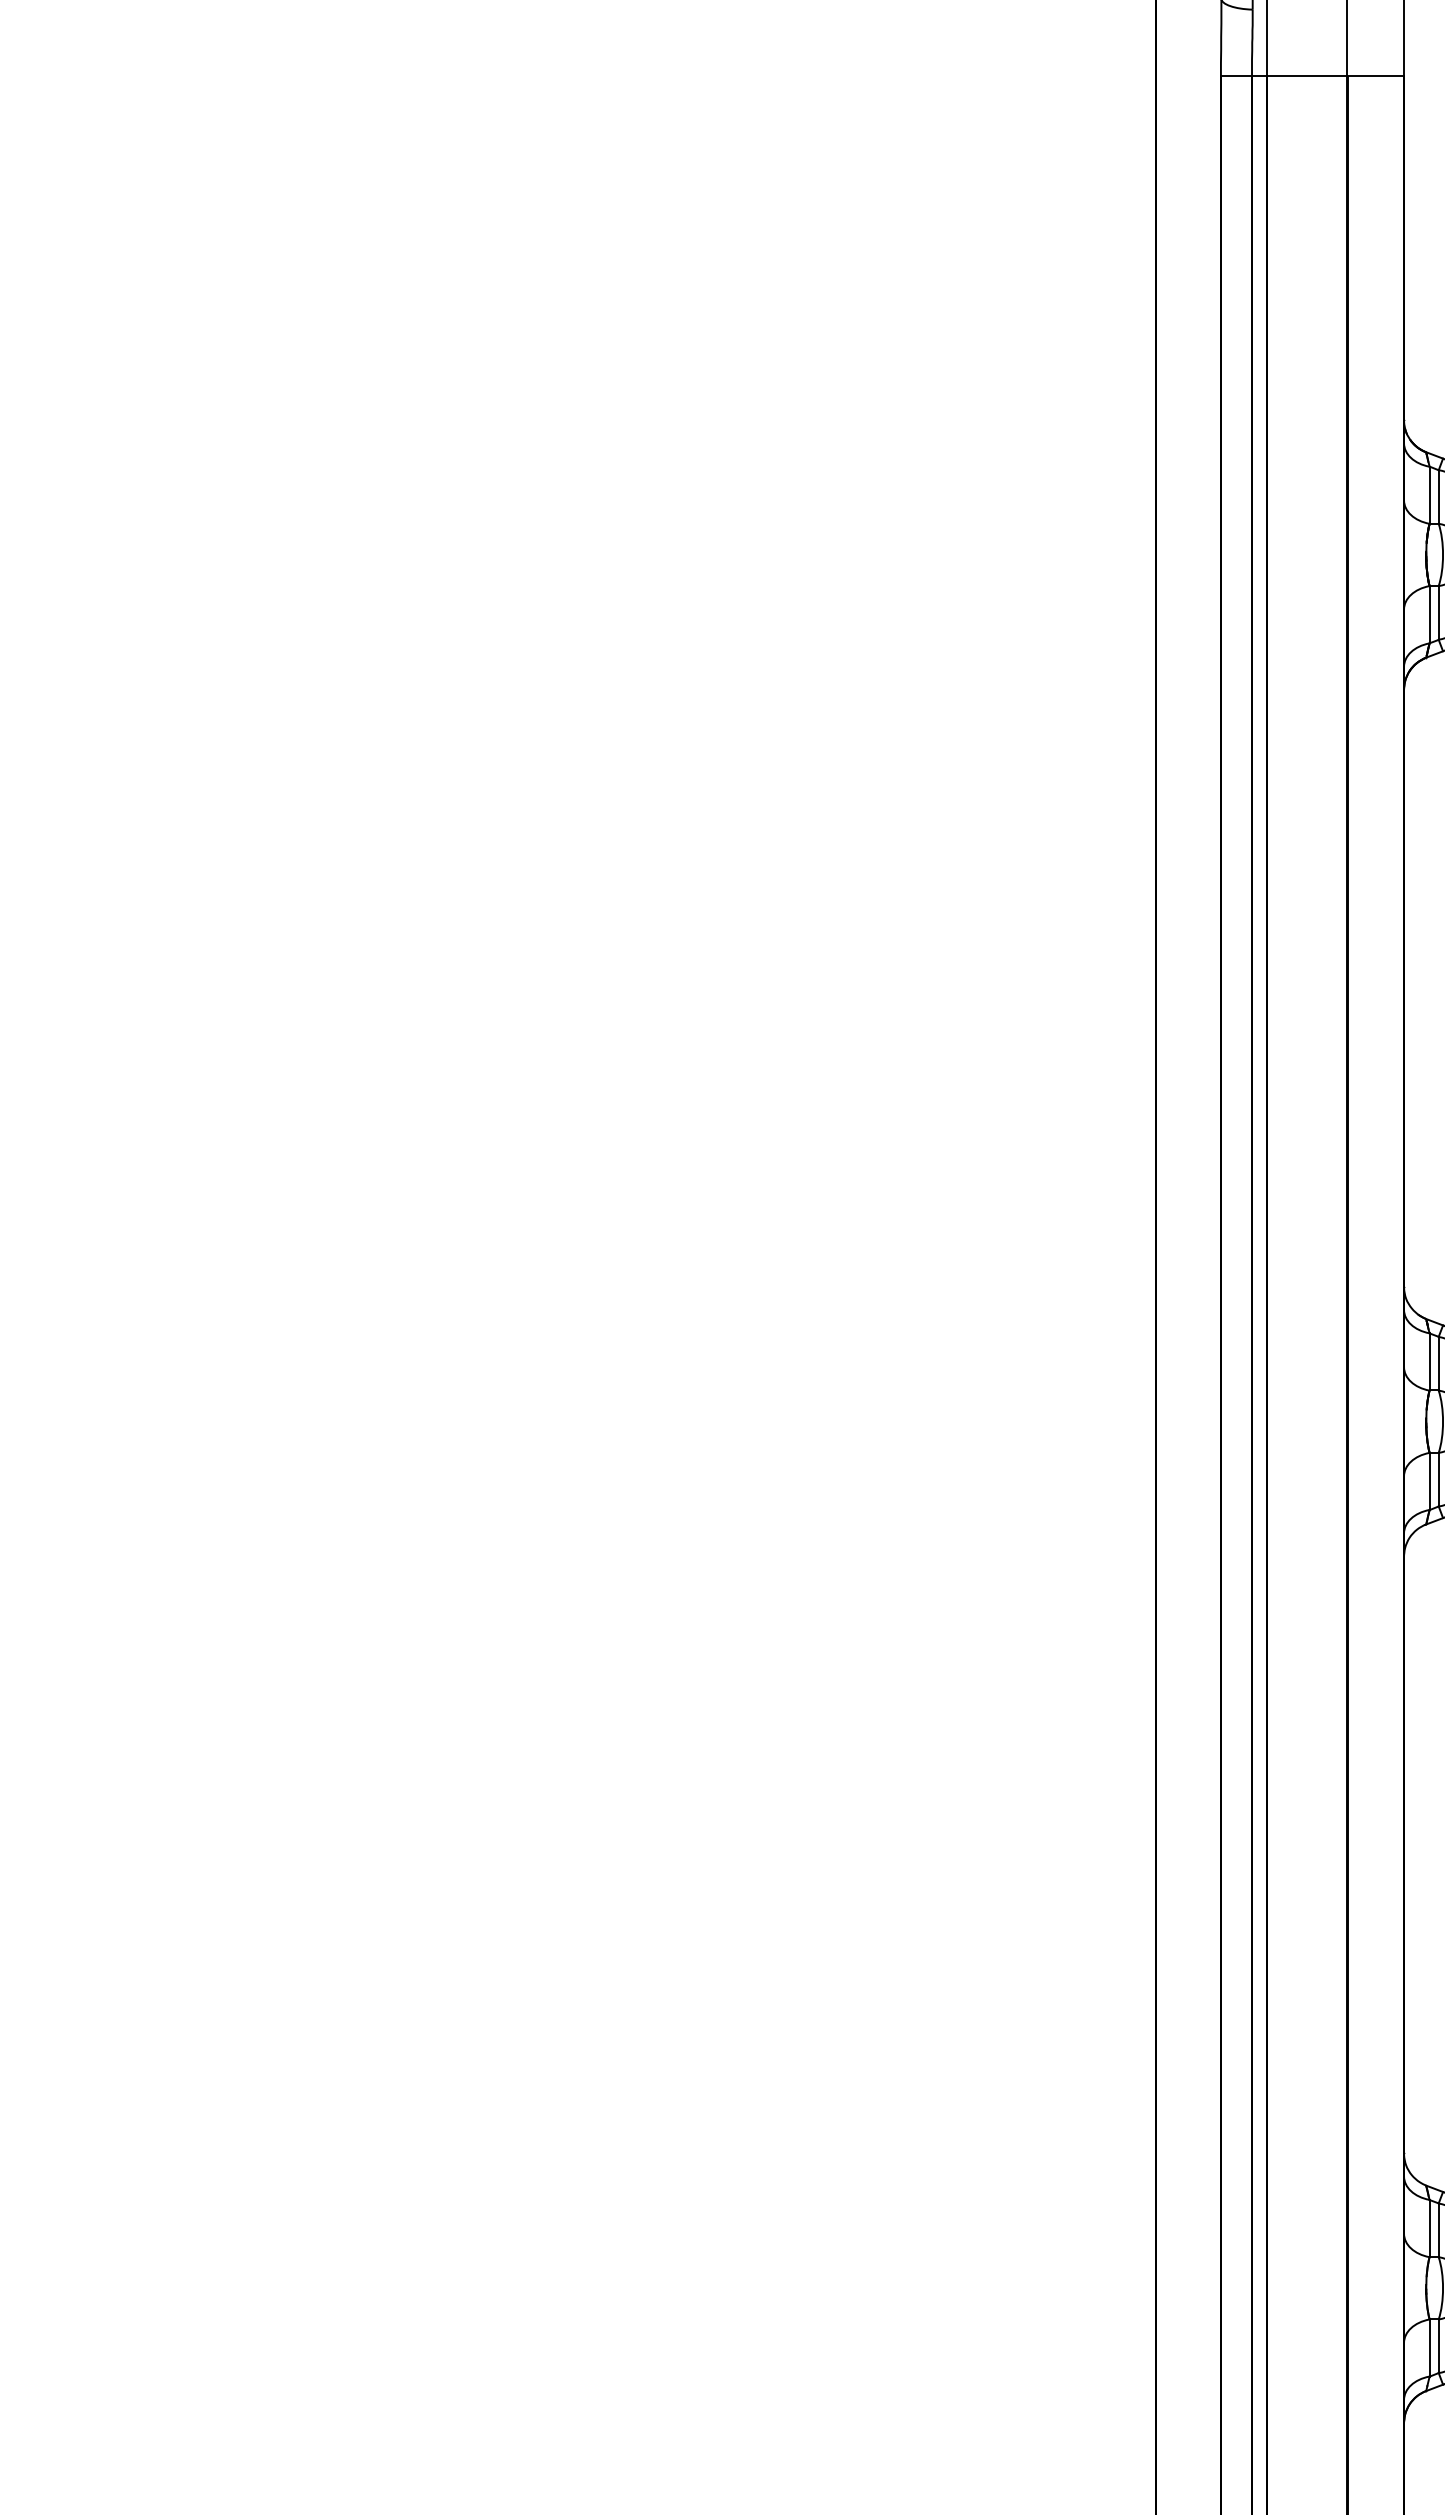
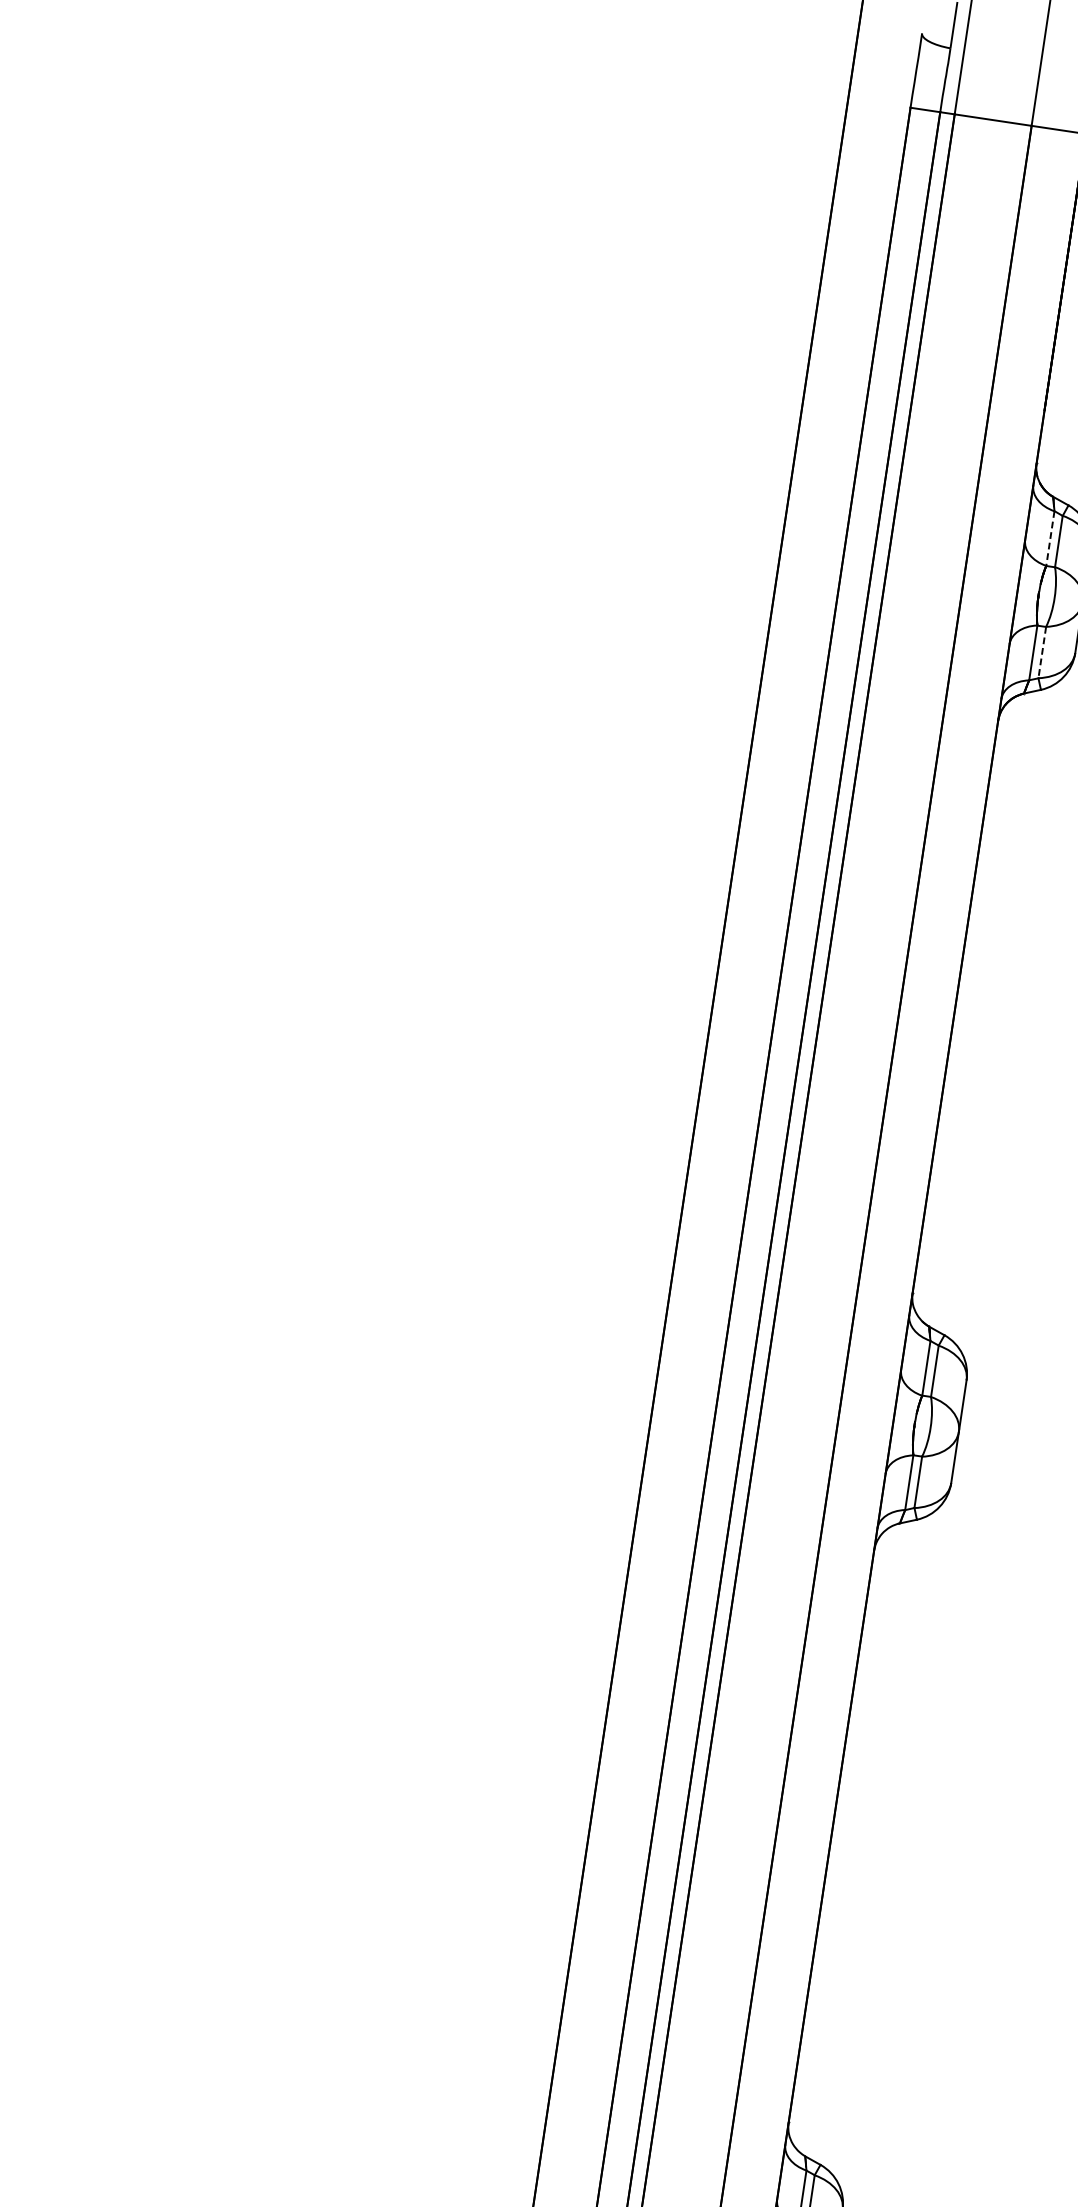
line: (1429, 495) -> (1050, 538), solid -> dashed
line: (1438, 613) -> (1041, 653), solid -> dashed

